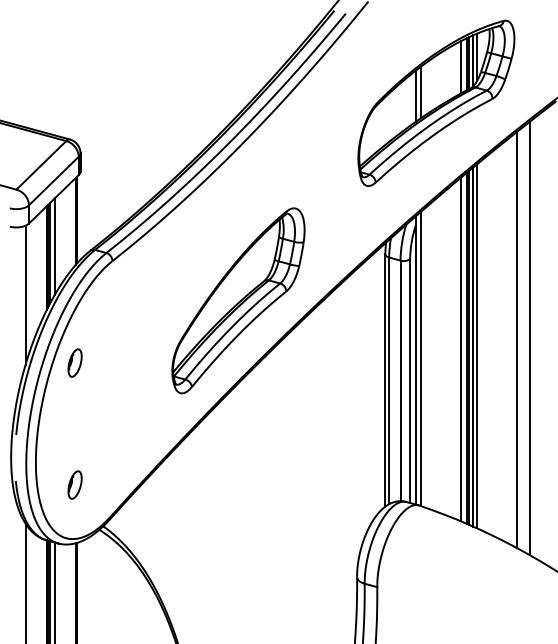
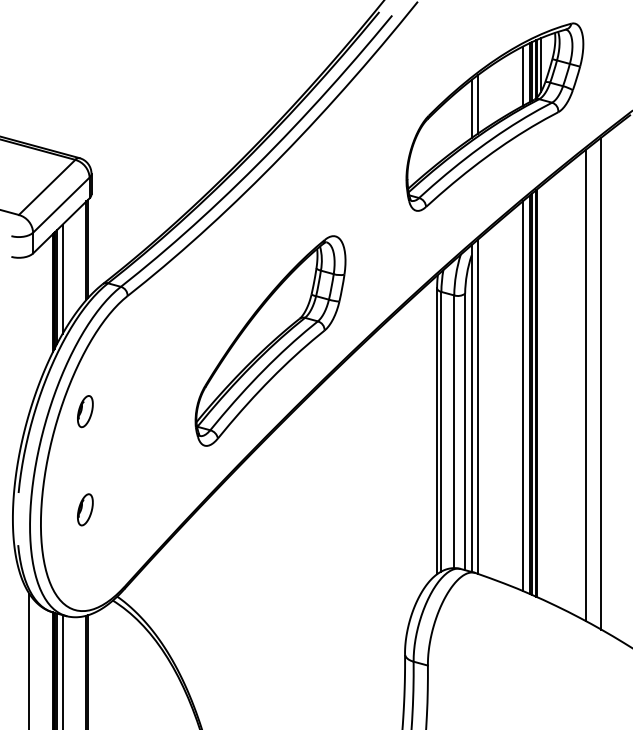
line: (25, 295) -> (29, 334), removed
line: (477, 346) -> (541, 392), removed
part: (75, 484) -> (85, 509), moved

